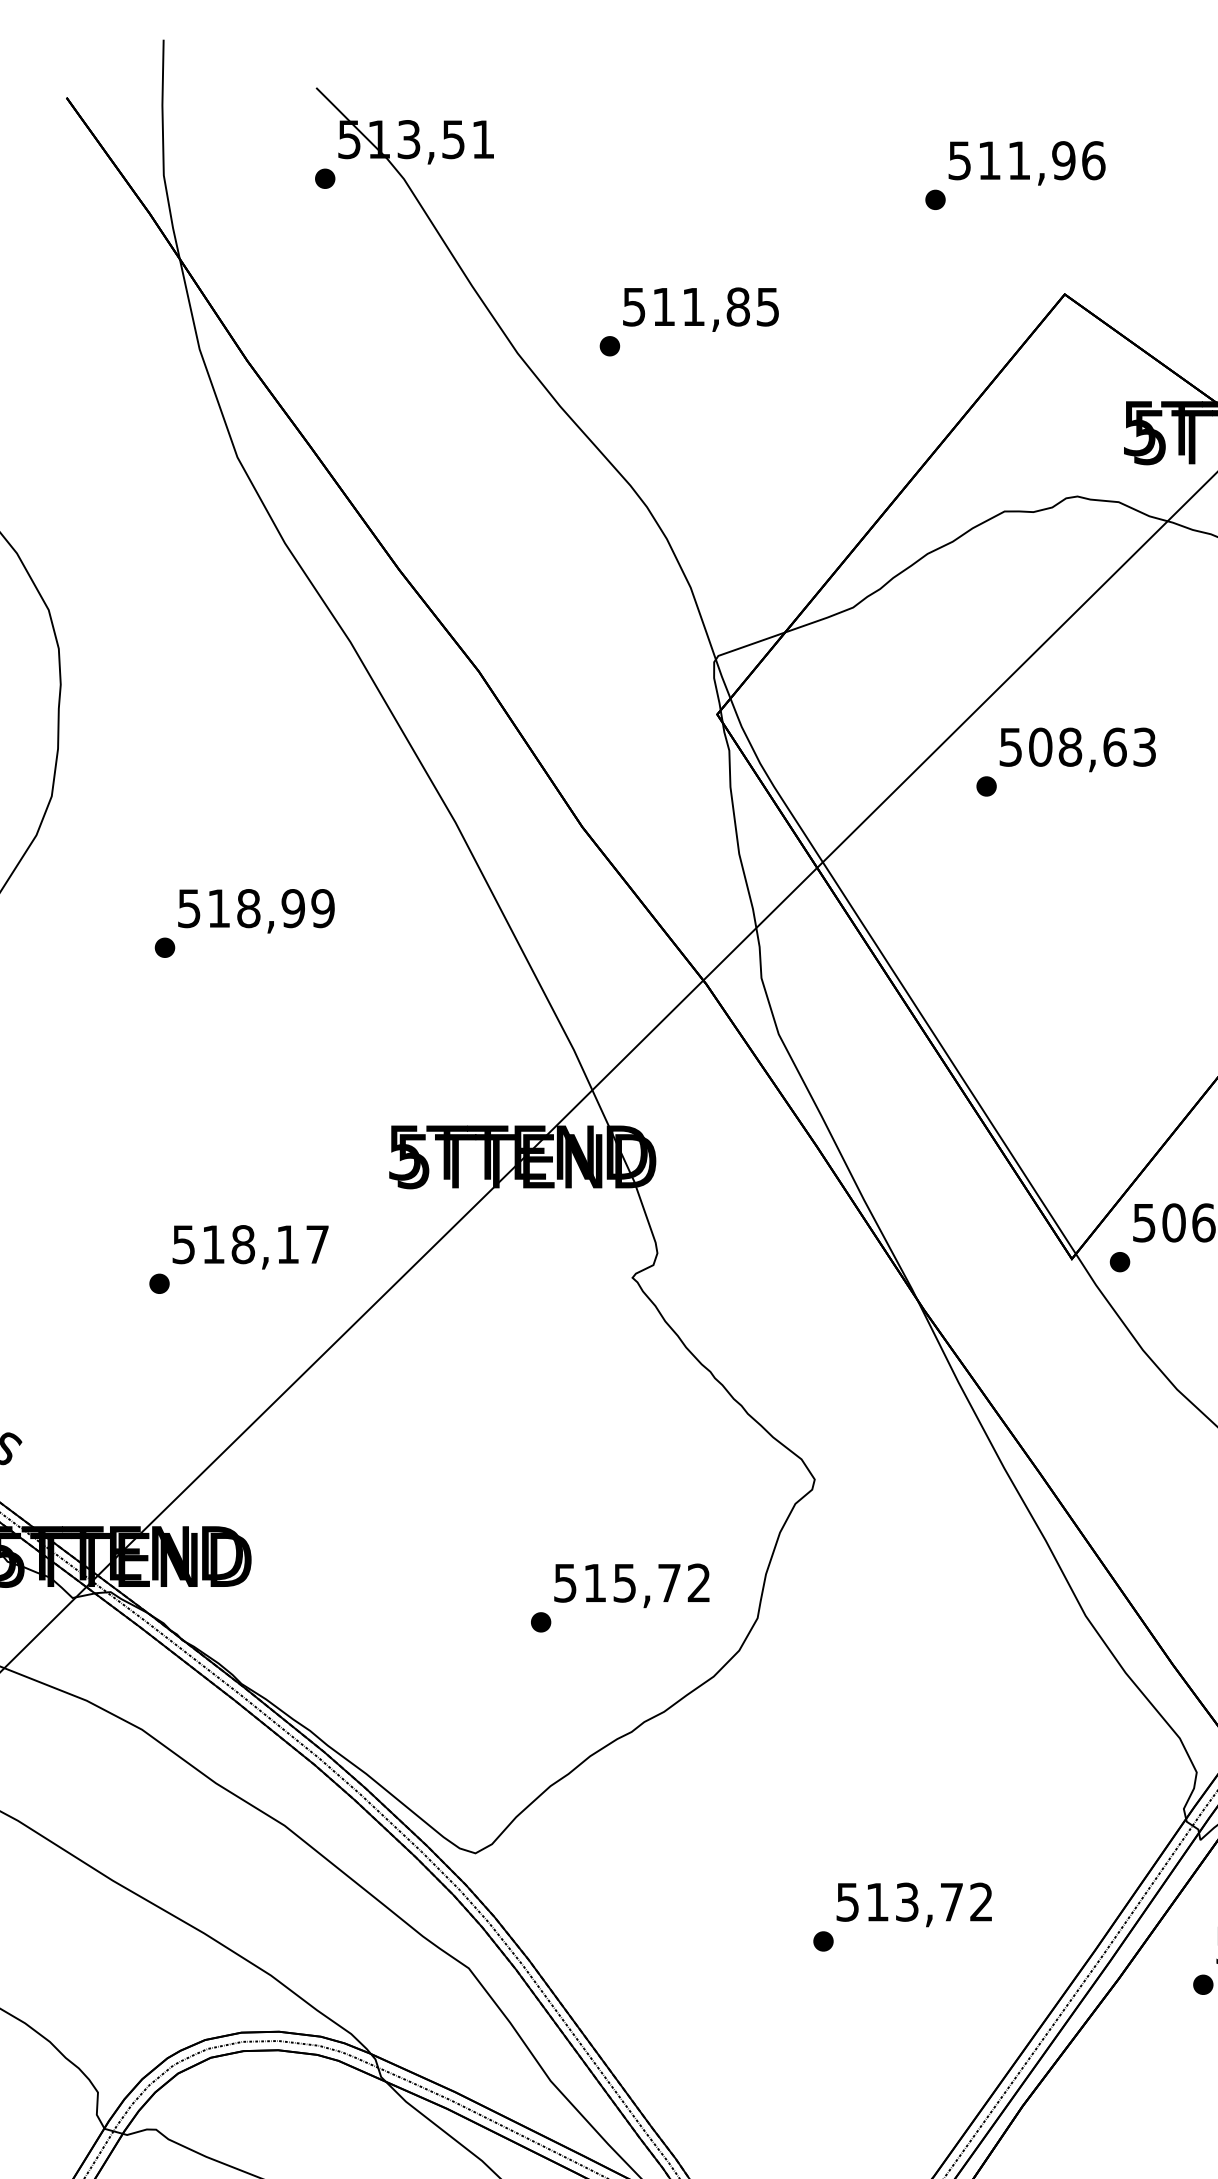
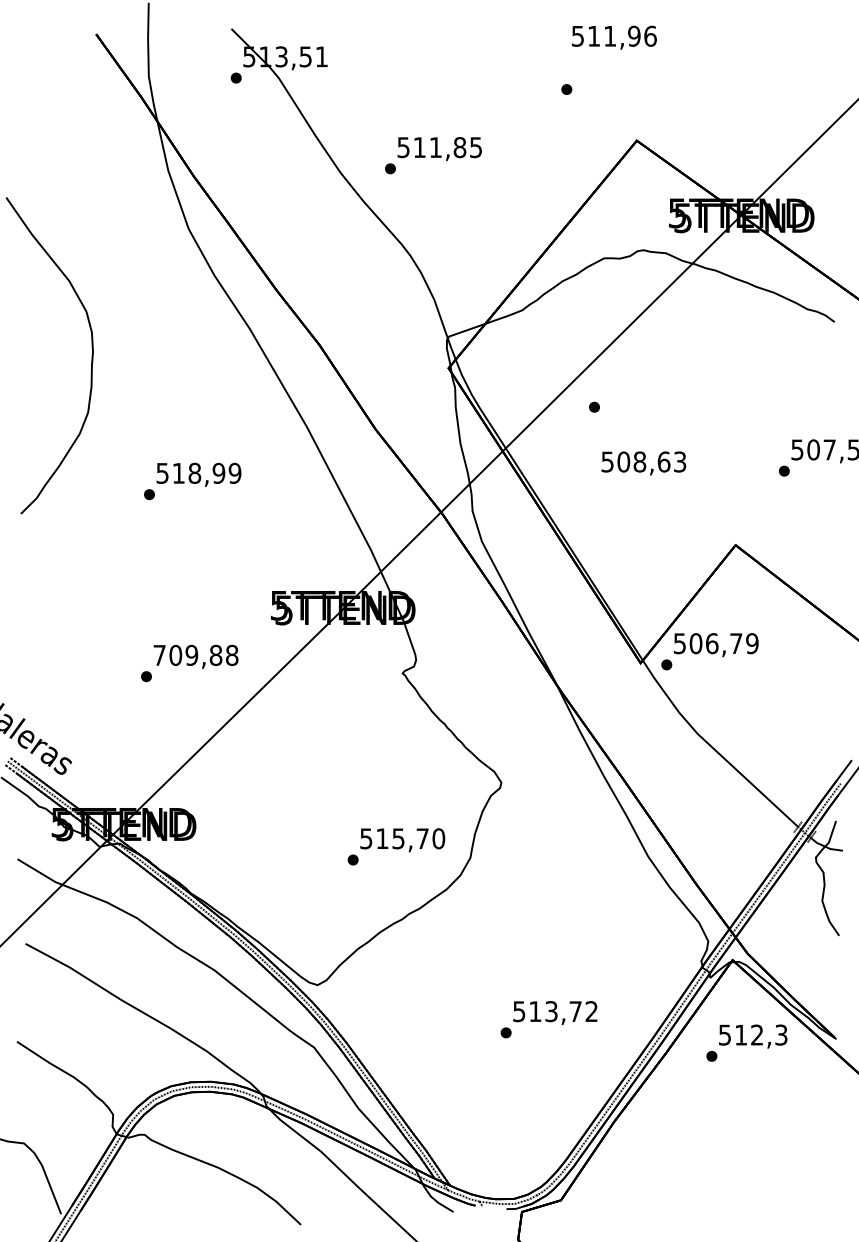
text: (1027, 162) -> (614, 37), moved
text: (1077, 749) -> (643, 463), moved
text: (249, 1242) -> (195, 654), 518,17 -> 709,88
text: (698, 1582) -> (438, 838), 515,72 -> 515,70

